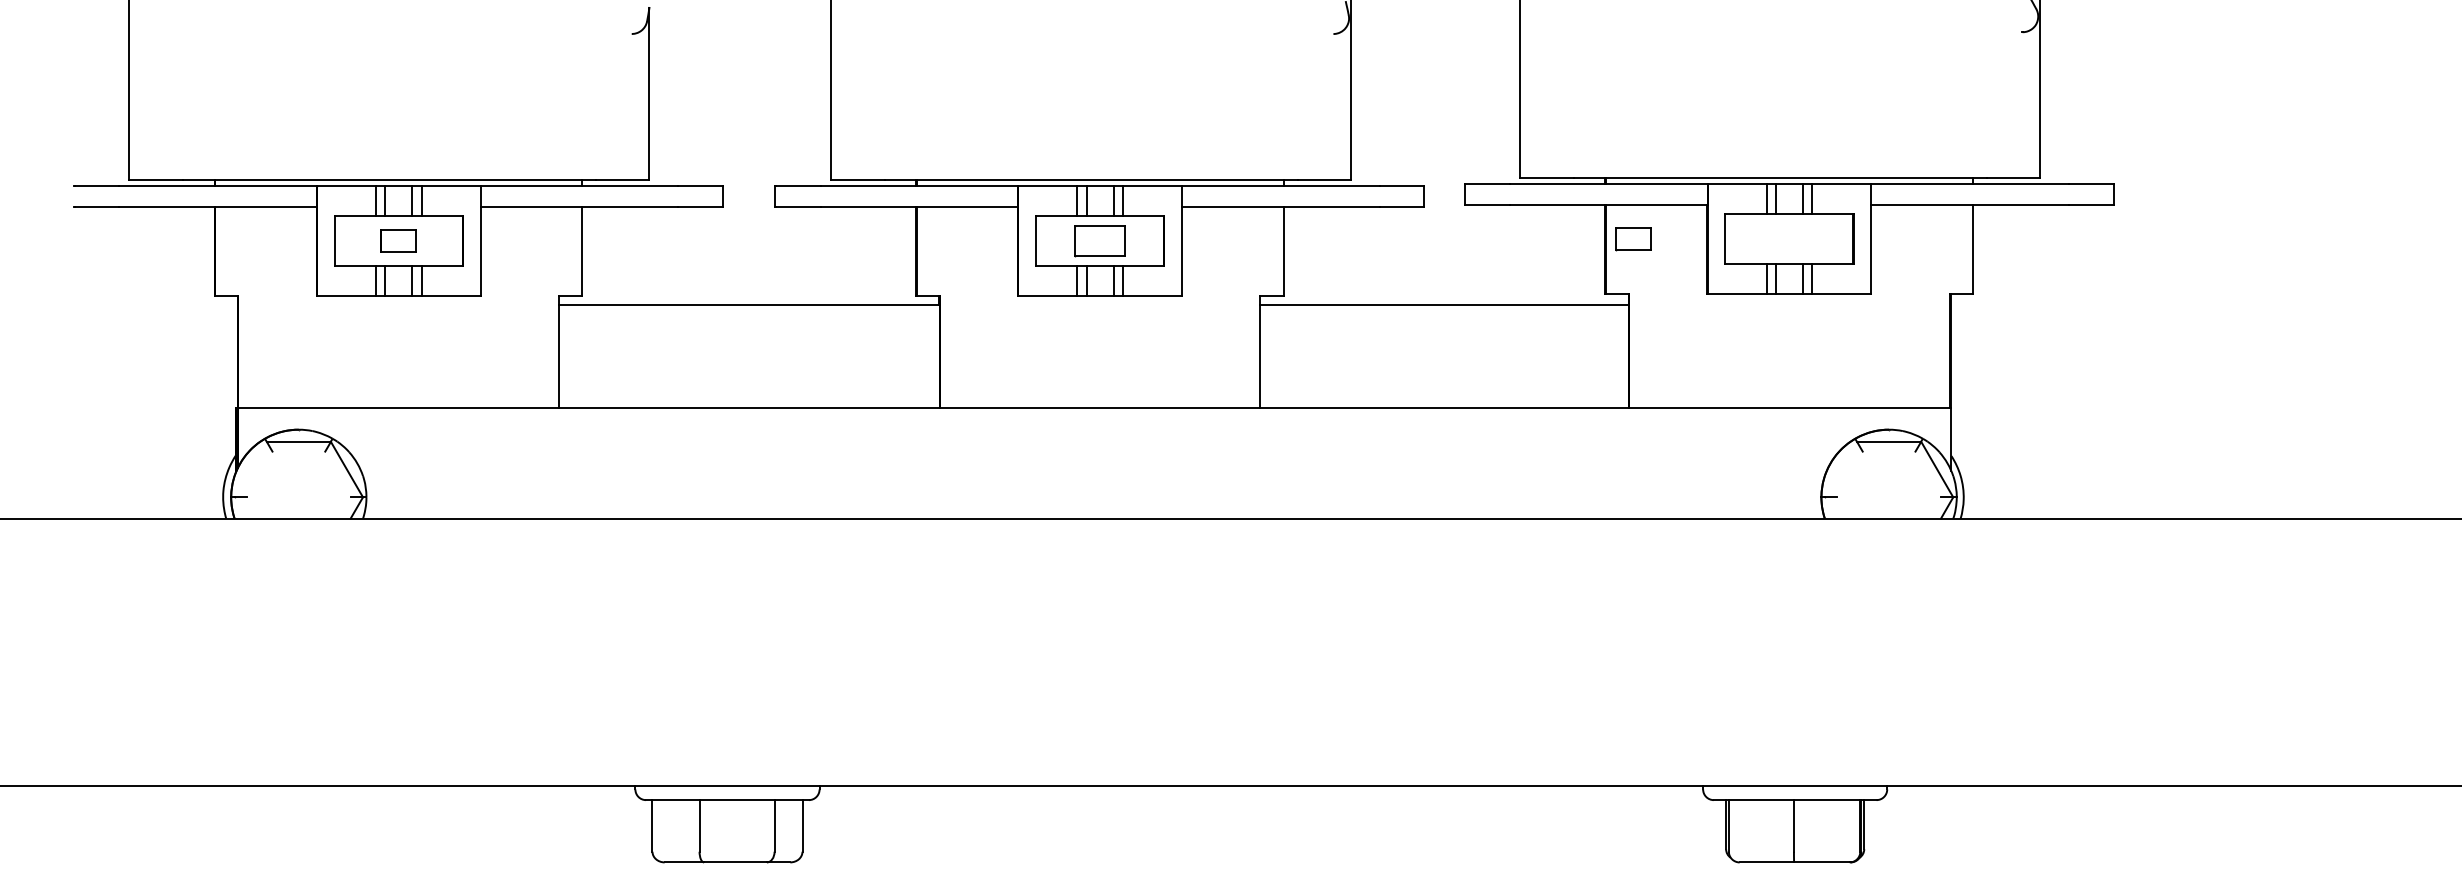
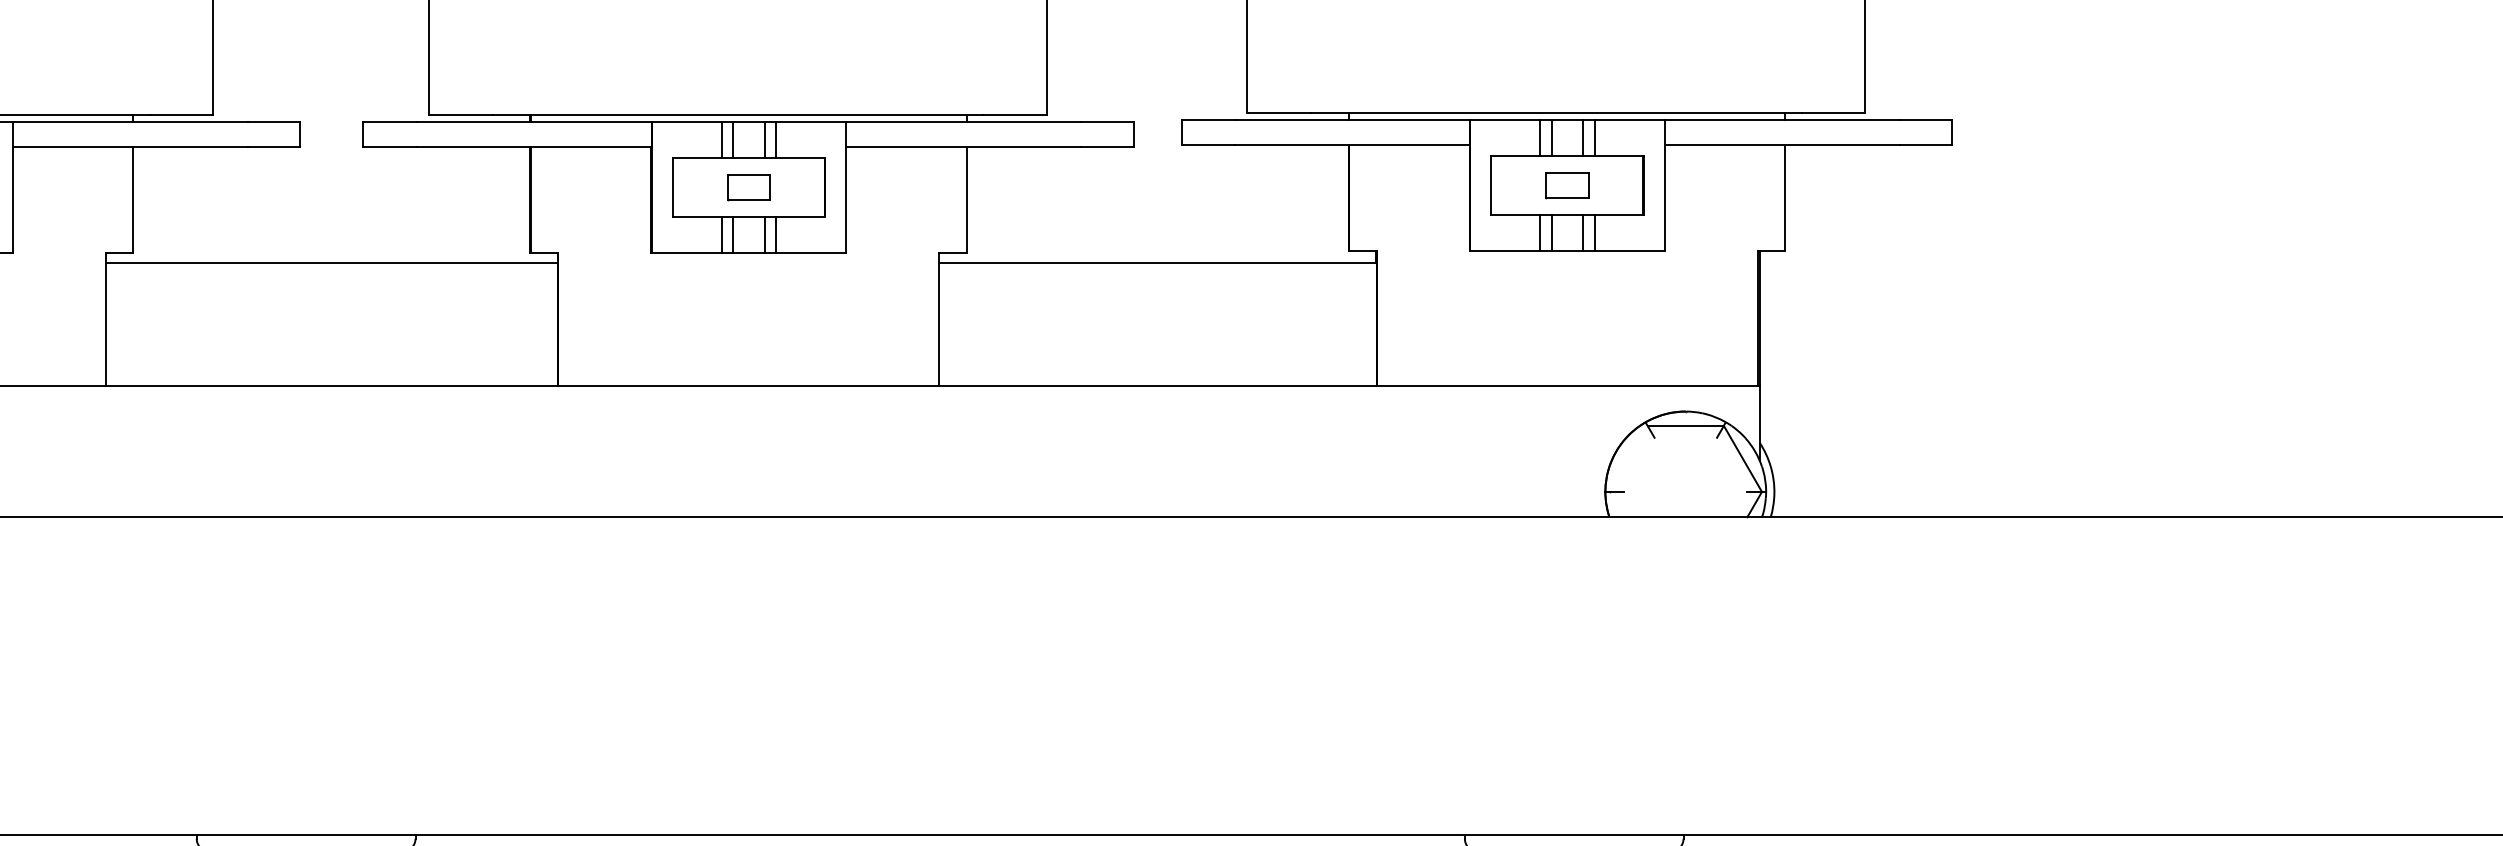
part: (1633, 239) -> (1567, 185), moved
part: (1099, 241) -> (747, 188), size x0.71

